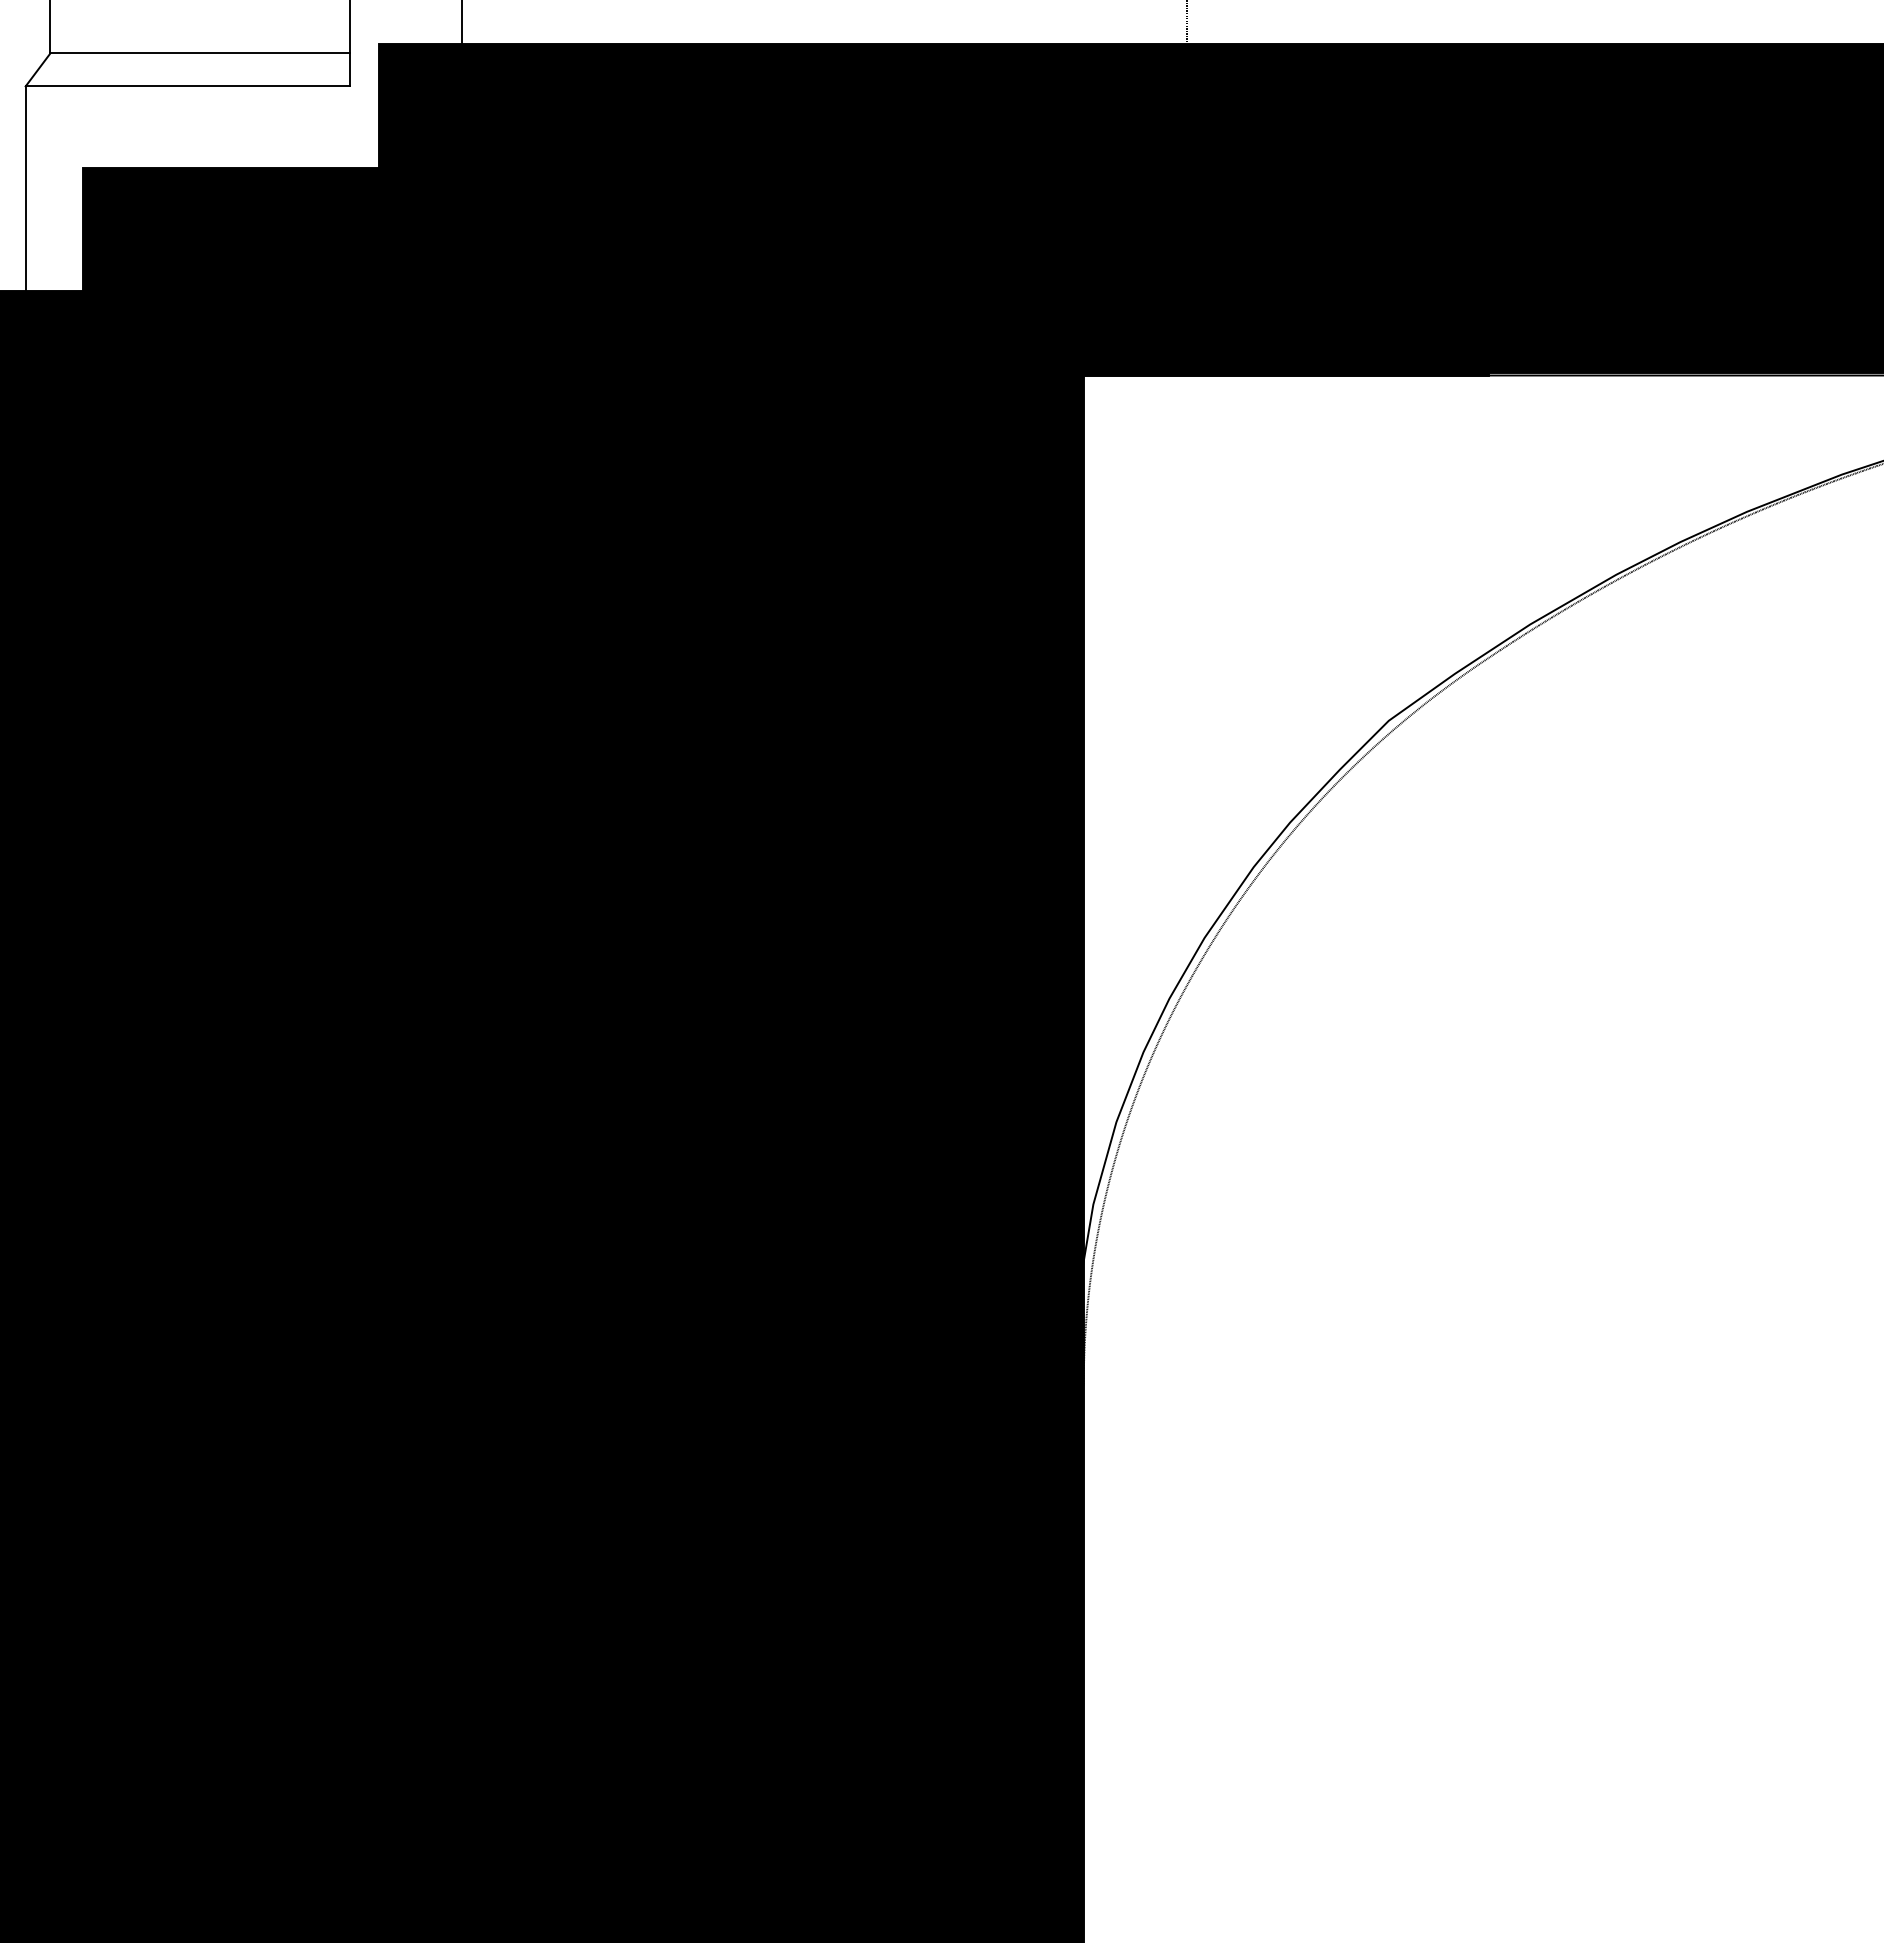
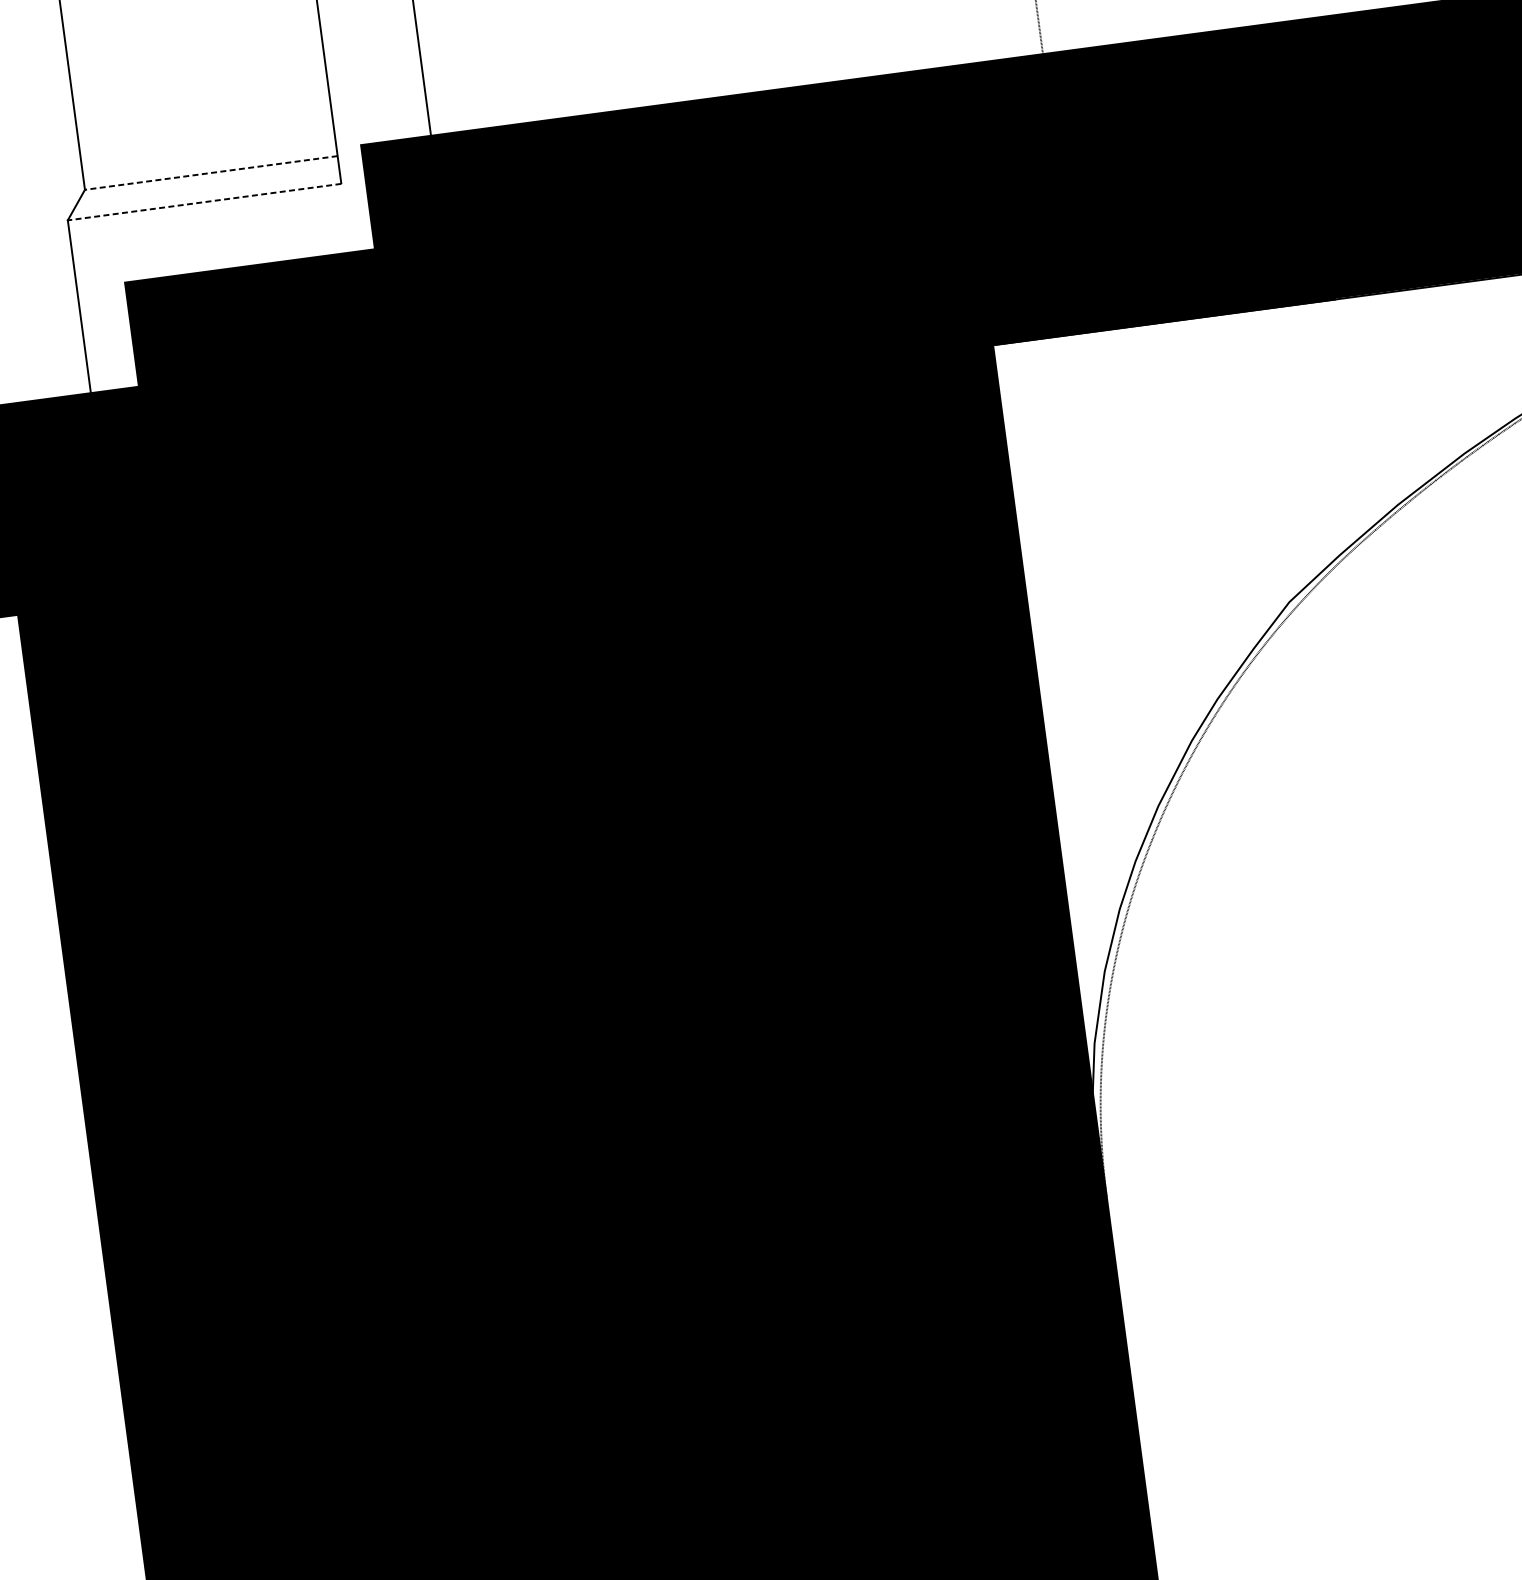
line: (200, 53) -> (211, 172), solid -> dashed
line: (187, 86) -> (204, 202), solid -> dashed

